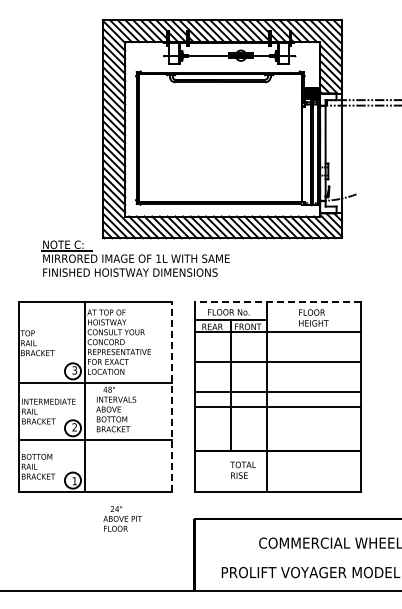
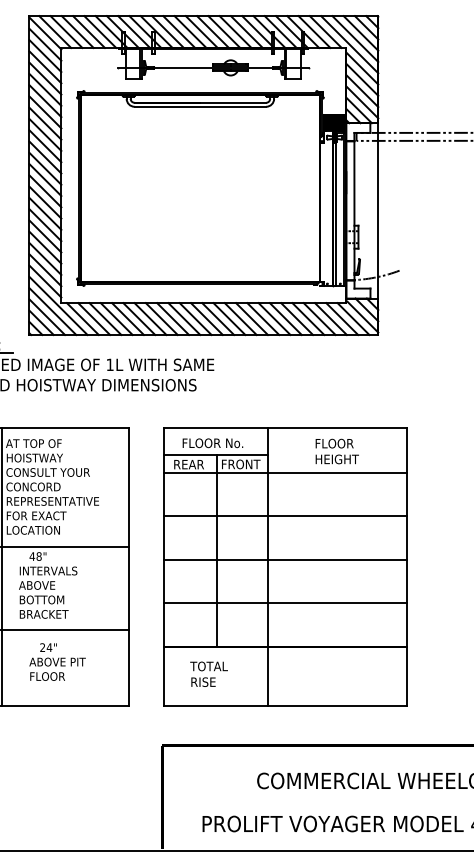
line: (278, 302) -> (285, 428), dashed -> solid
line: (171, 396) -> (128, 566), dashed -> solid
line: (278, 406) -> (285, 602), moved
text: (242, 469) -> (207, 673), moved
text: (122, 518) -> (57, 661), moved

